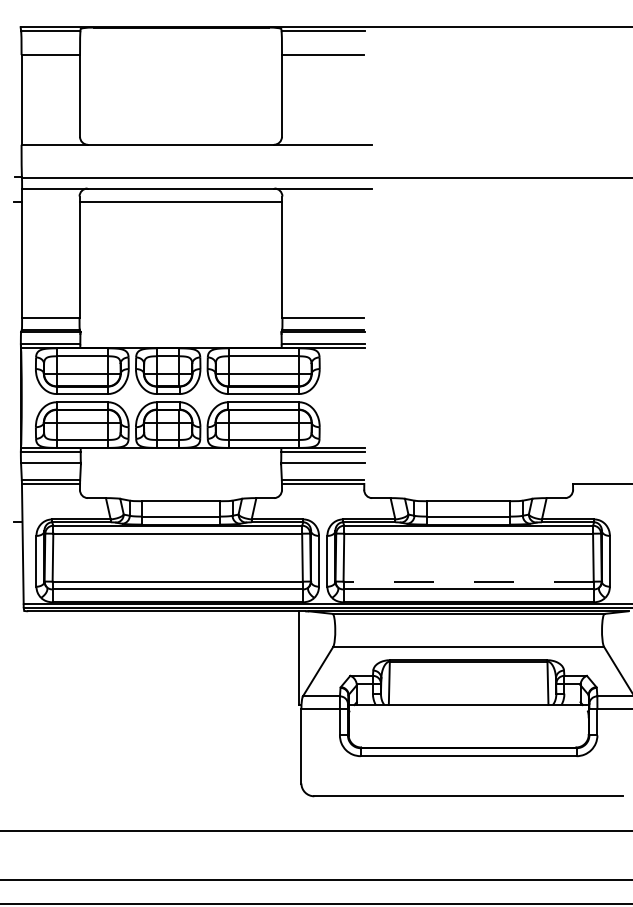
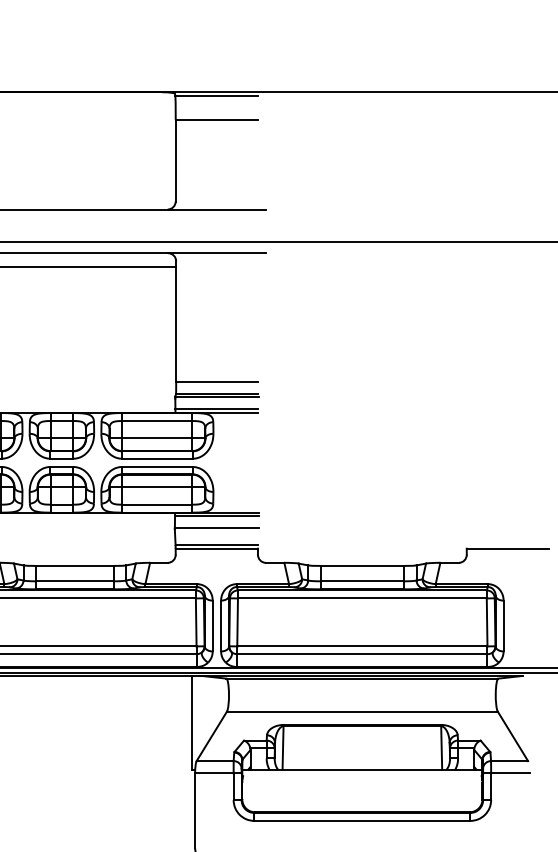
line: (468, 581) -> (362, 646), dashed -> solid

